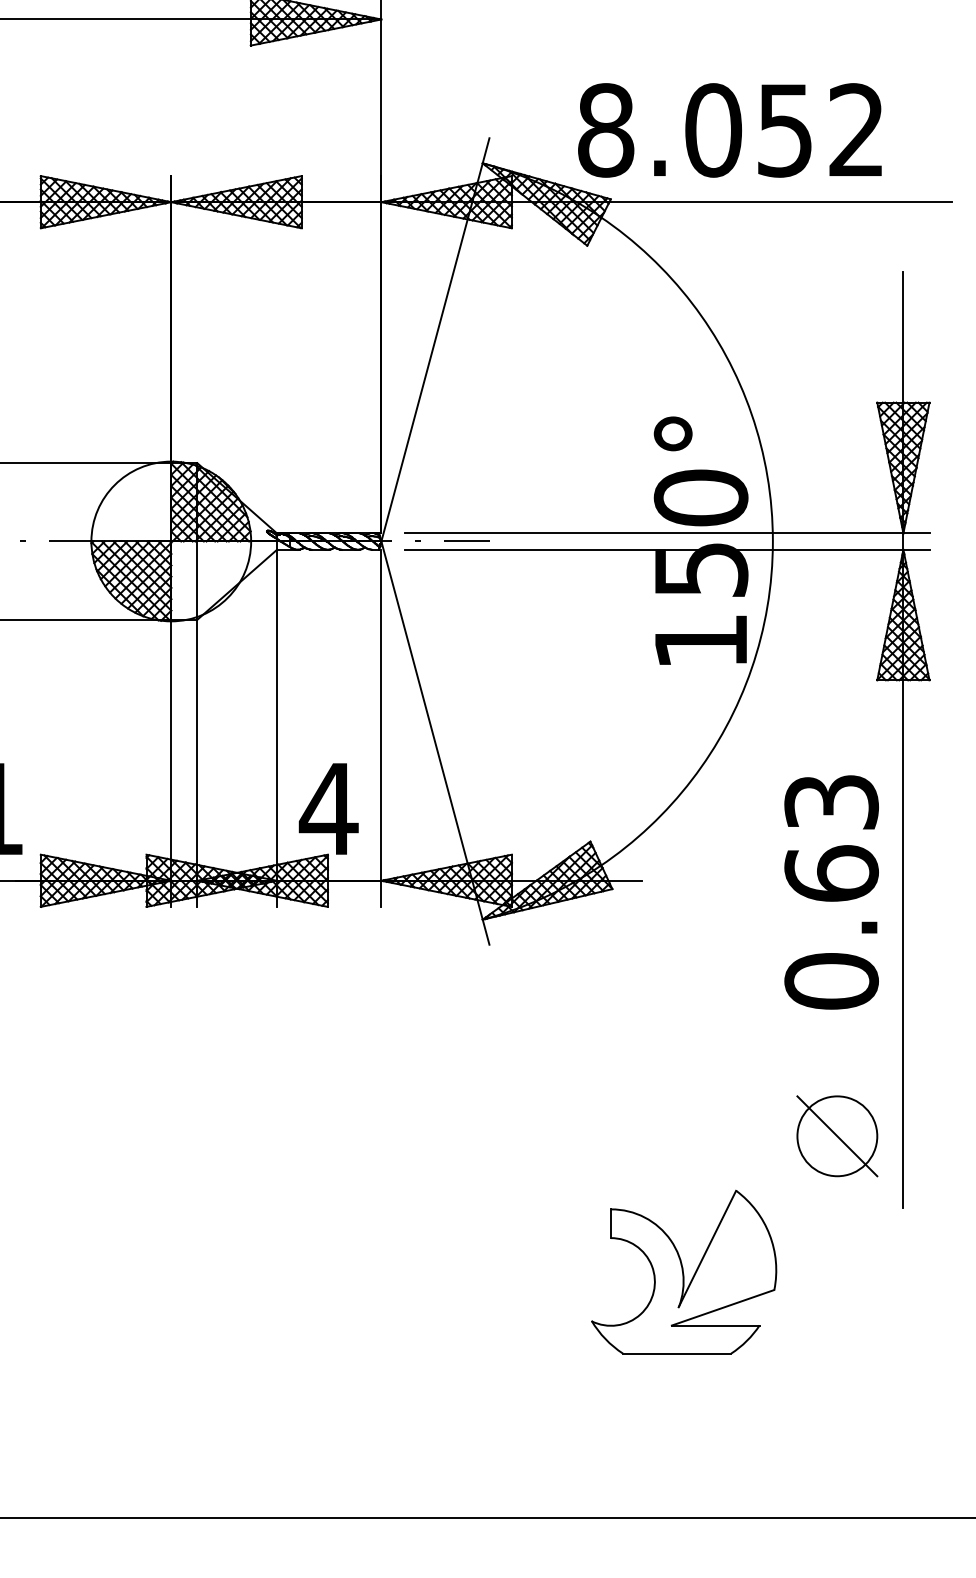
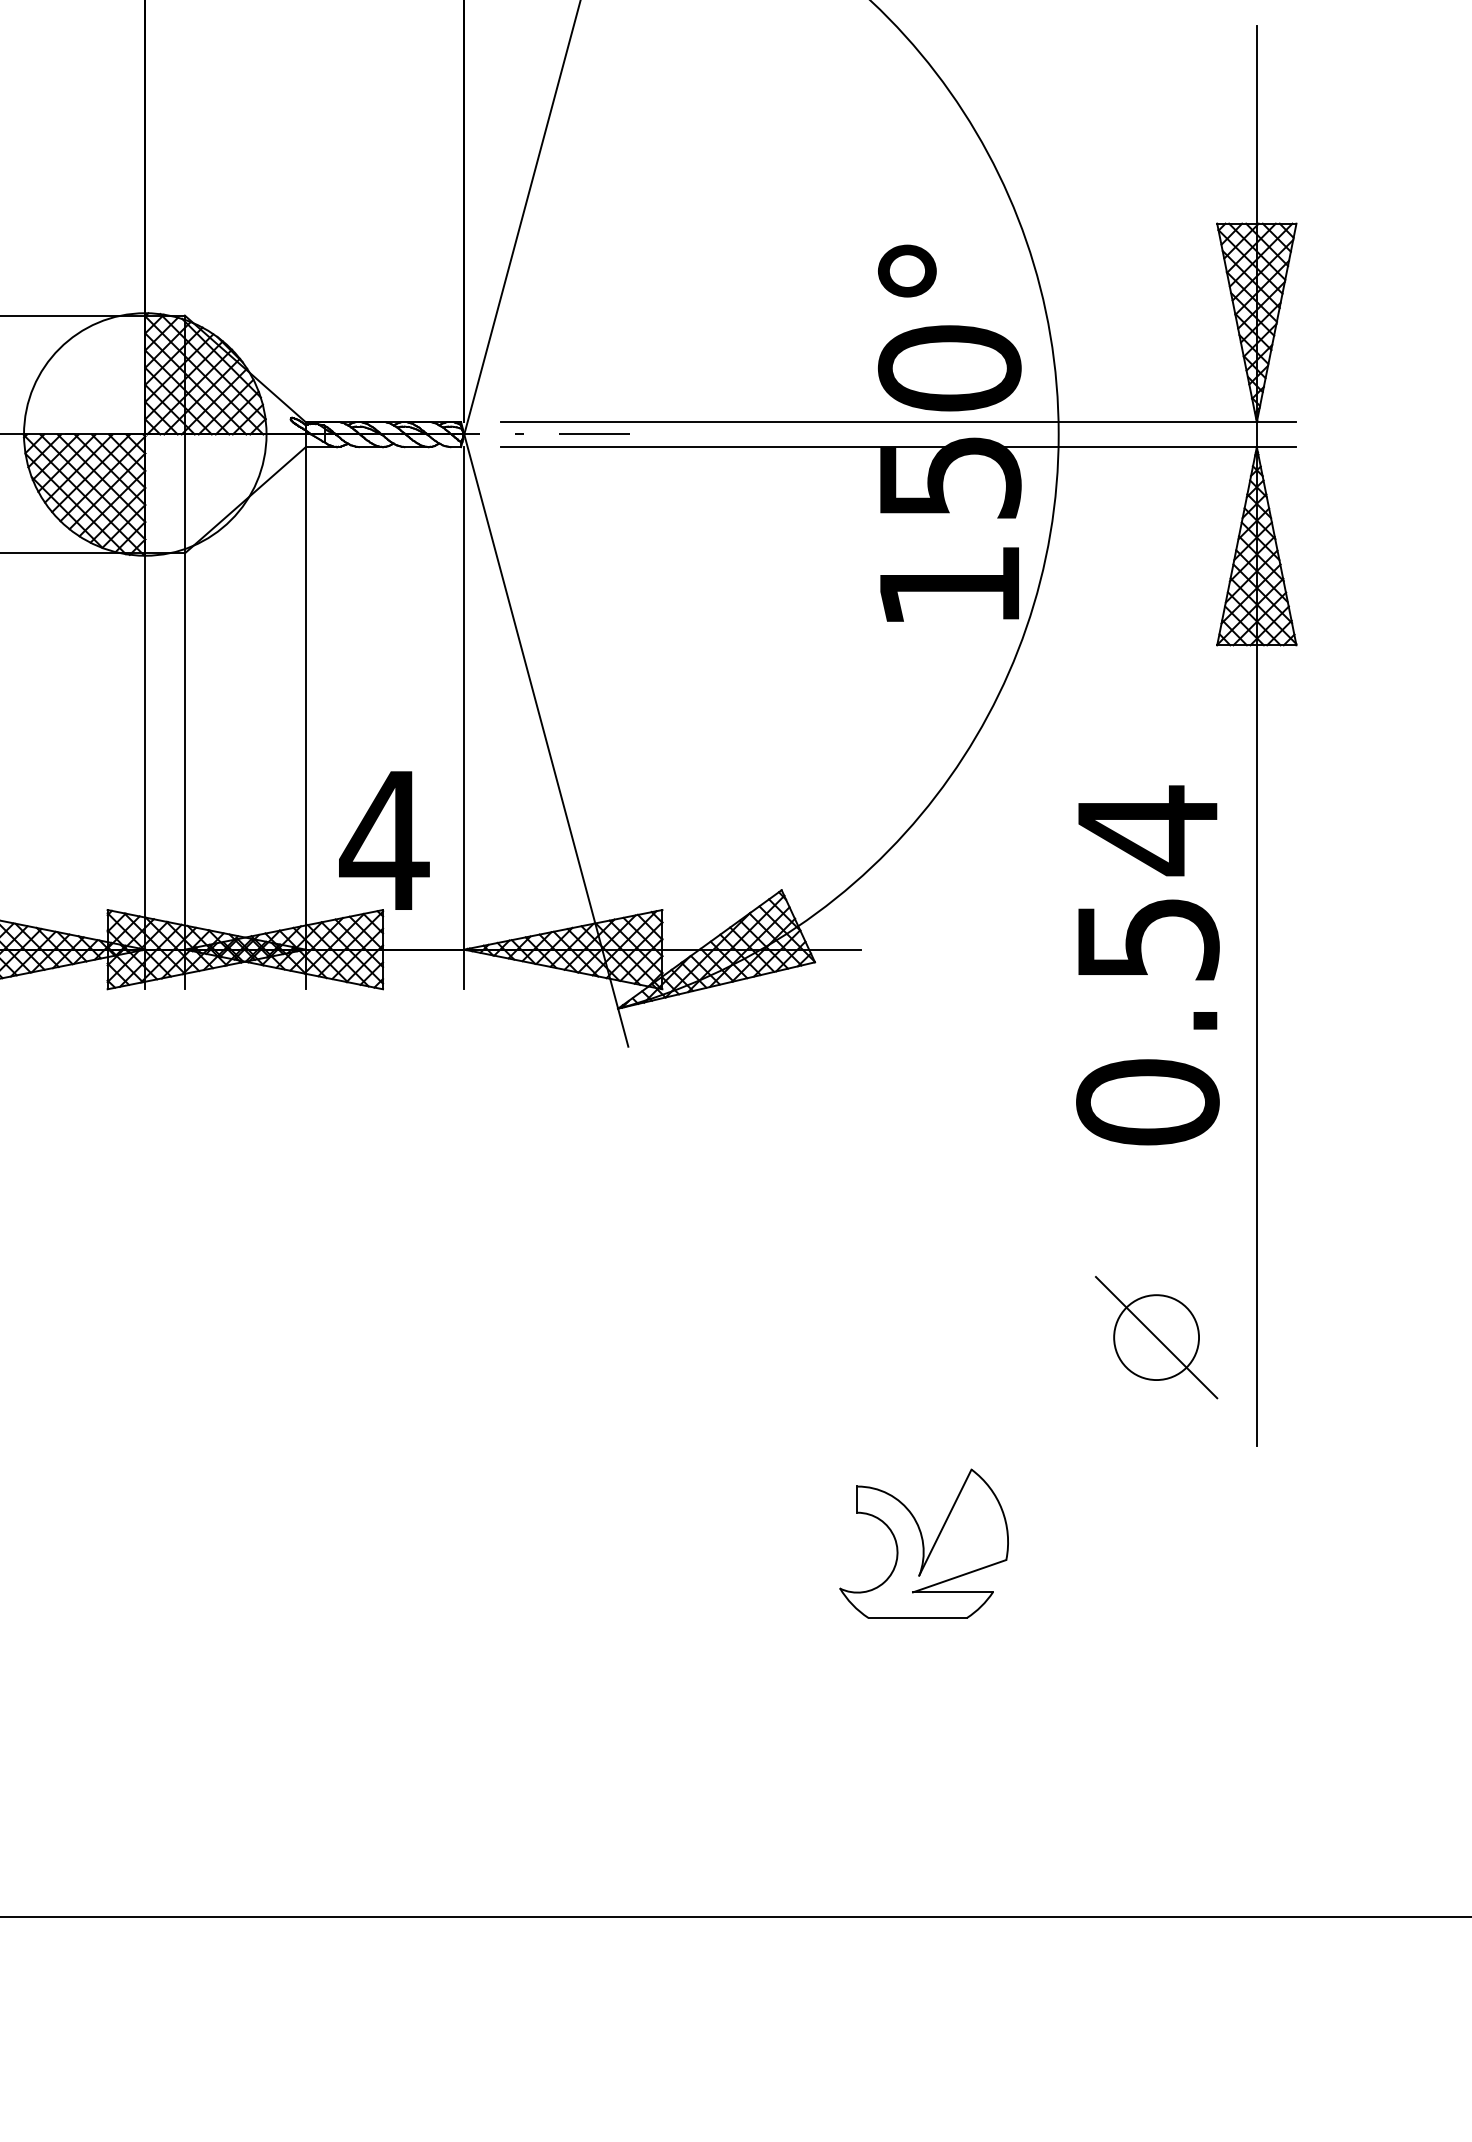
text: (831, 836) -> (1147, 882), 0.63 -> 0.54
circle: (837, 1136) -> (1156, 1337), size x0.7
part: (684, 1271) -> (924, 1542), size x0.6

